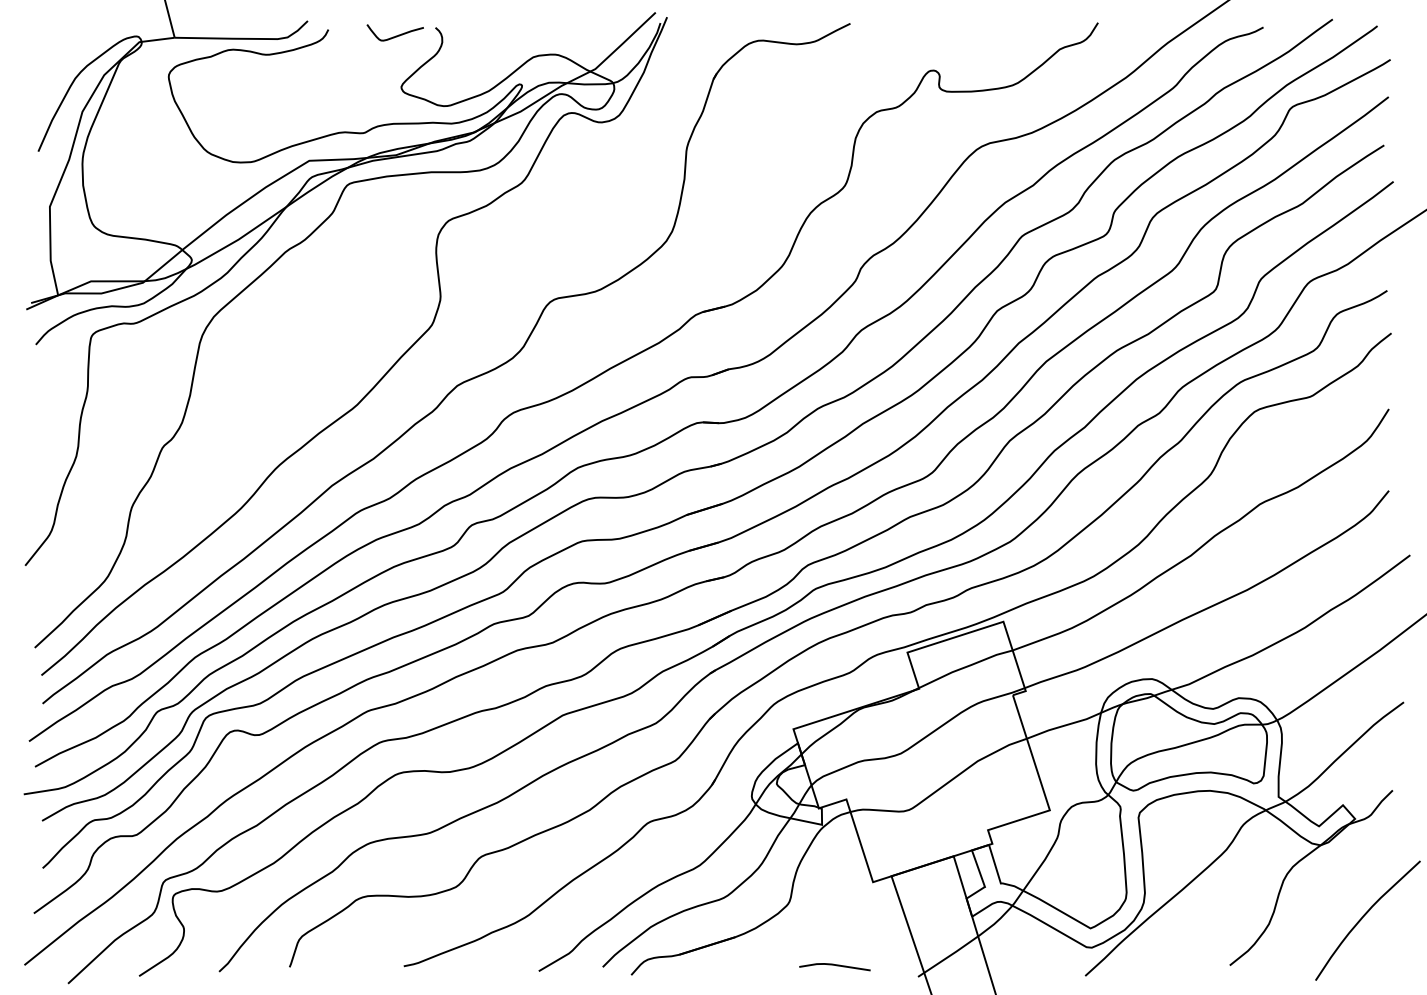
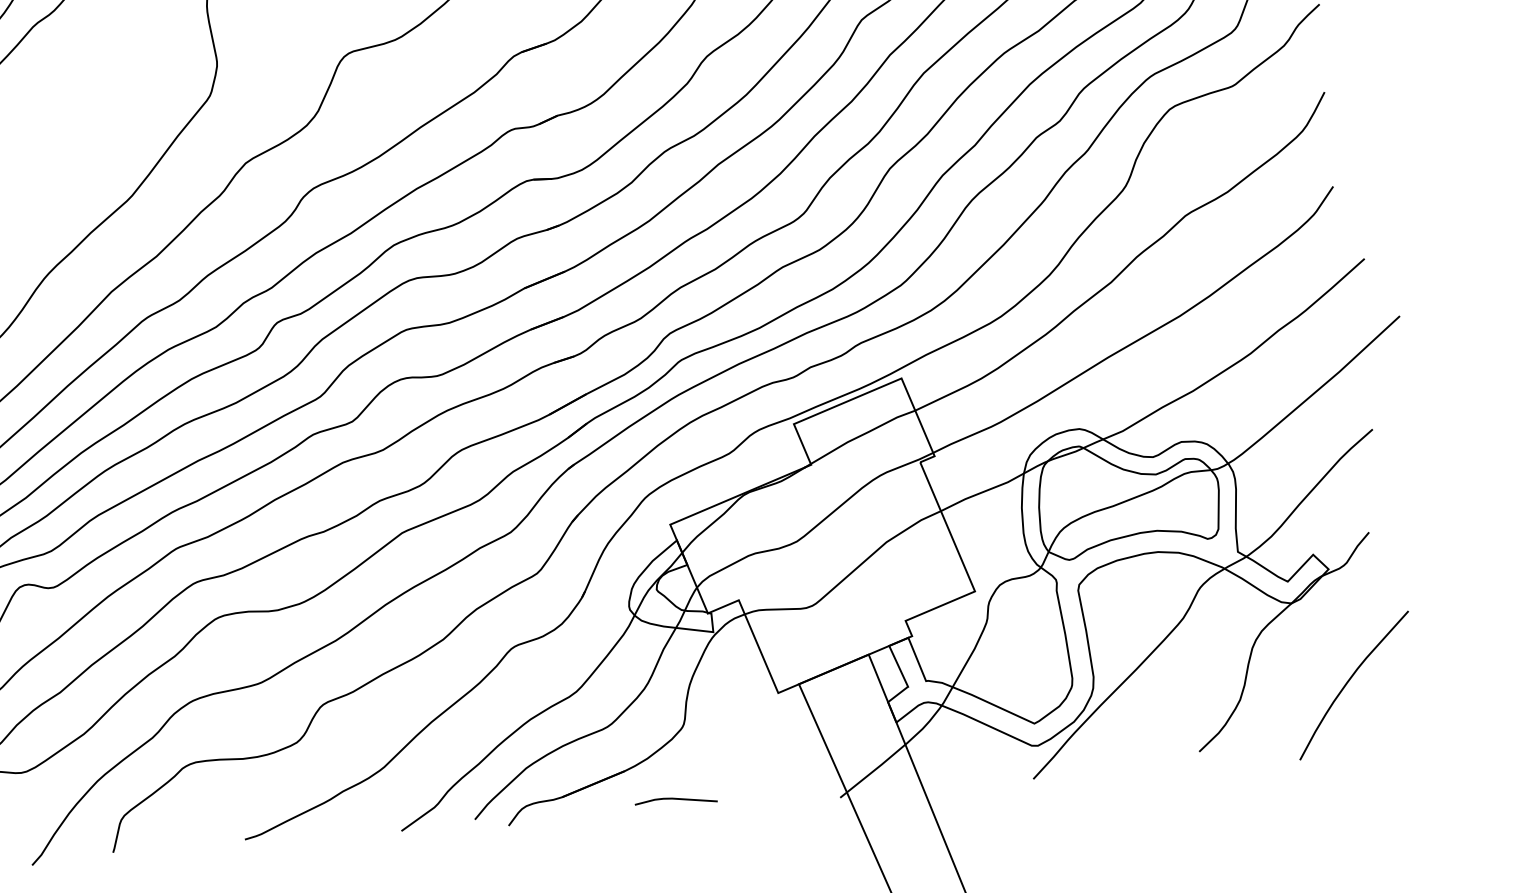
line: (834, 965) -> (675, 799), moved

